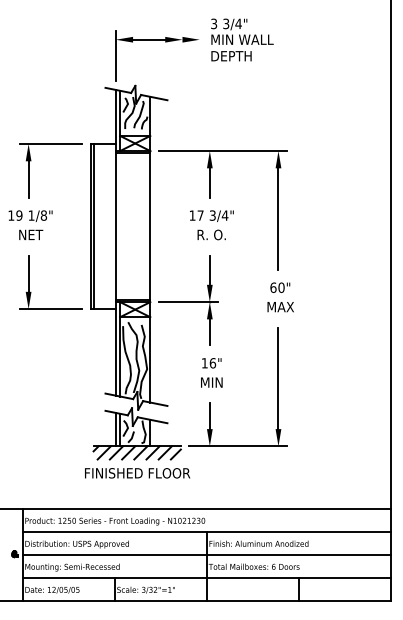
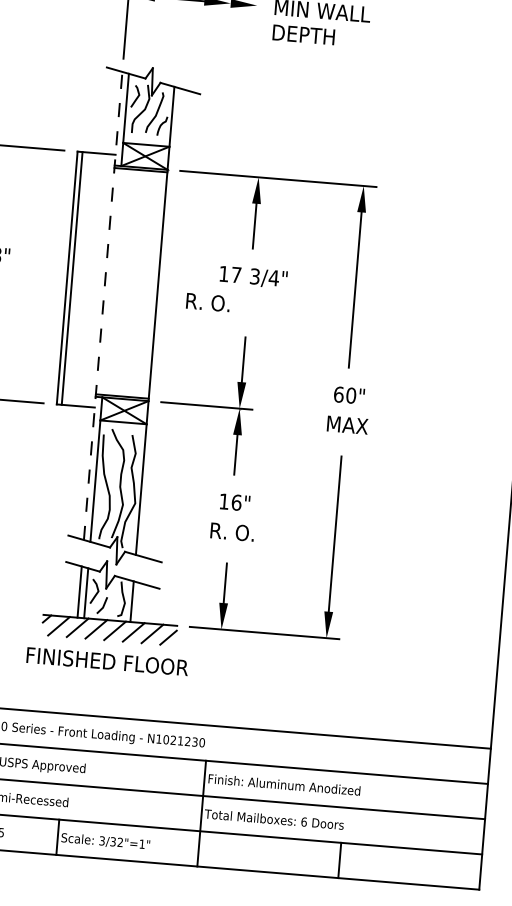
text: (211, 234) -> (207, 301), moved
line: (115, 242) -> (102, 305), solid -> dashed
text: (211, 382) -> (232, 531), MIN -> R. O.

